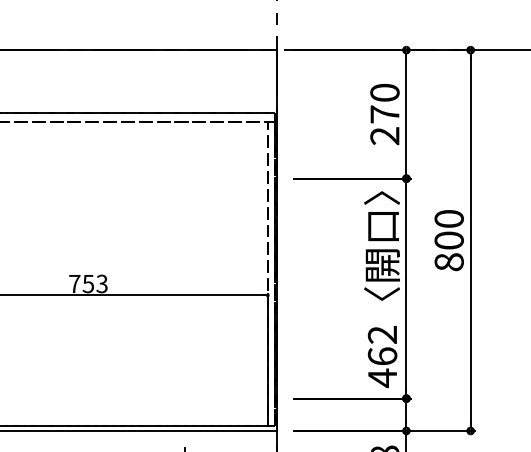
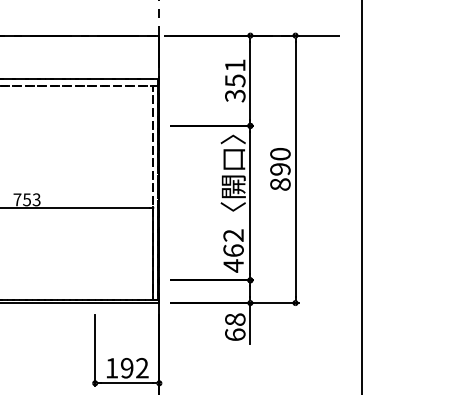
text: (385, 114) -> (235, 80), 270 -> 351
text: (449, 240) -> (280, 169), 800 -> 890

